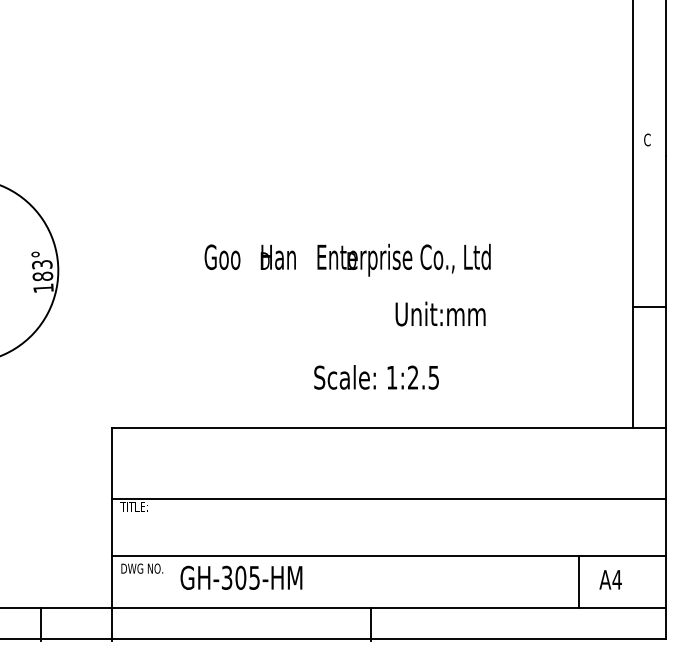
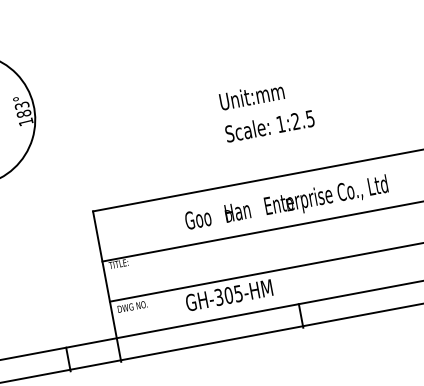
text: (347, 259) -> (286, 204), moved
text: (440, 313) -> (251, 96), moved
text: (376, 377) -> (269, 126), moved
text: (241, 577) -> (229, 295), moved

